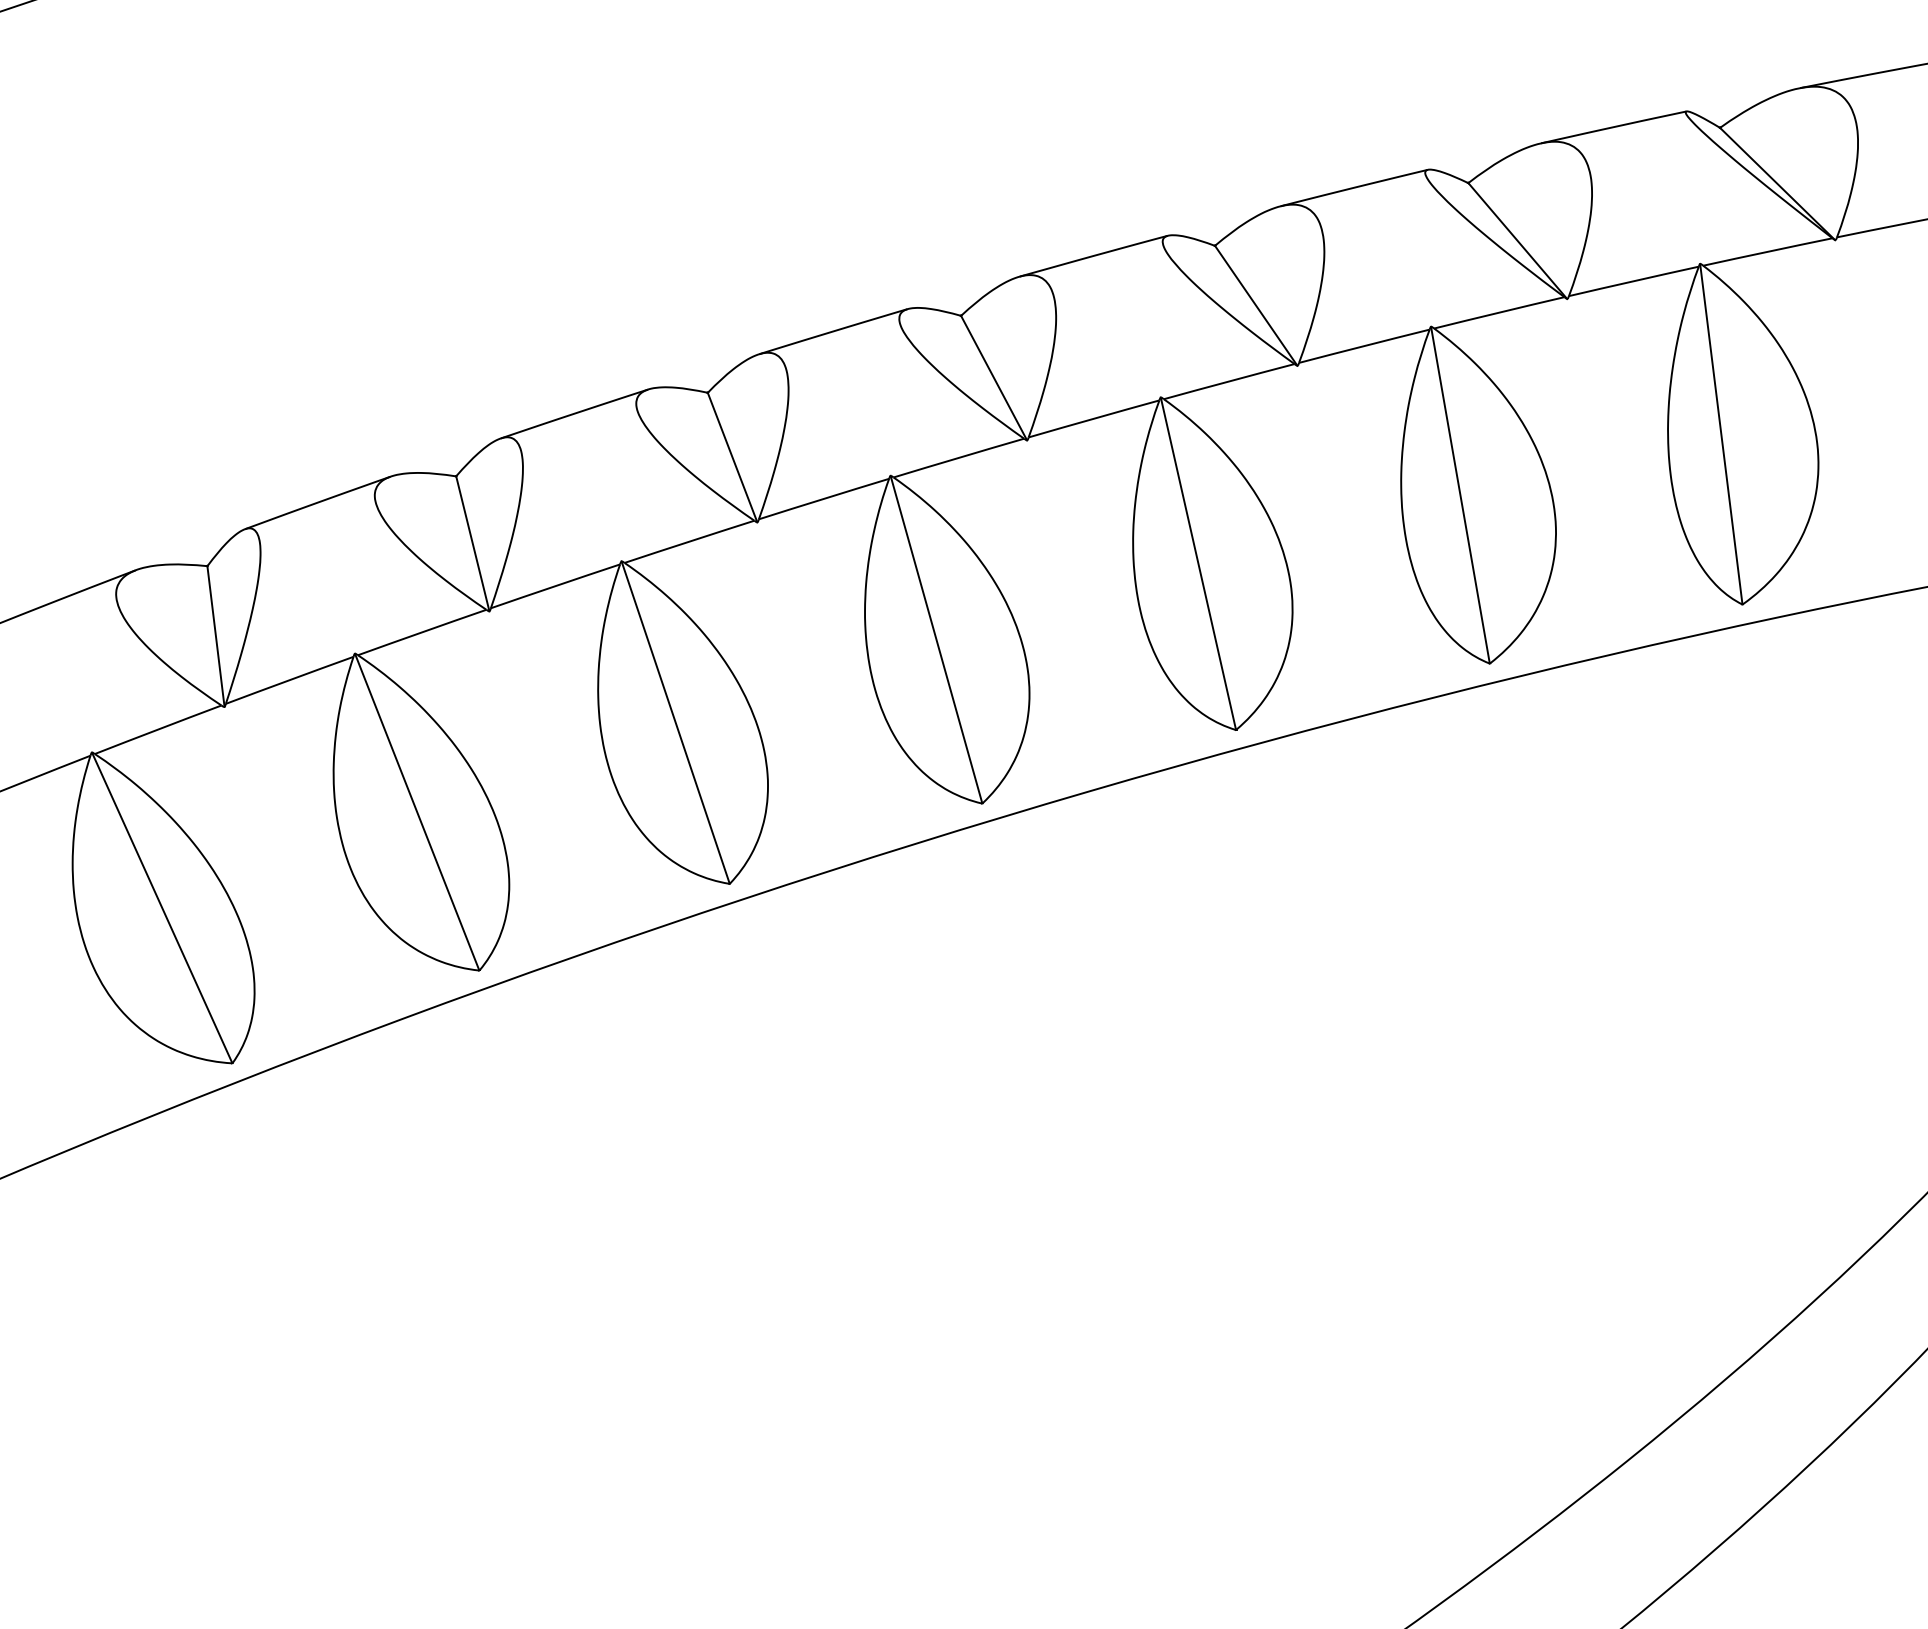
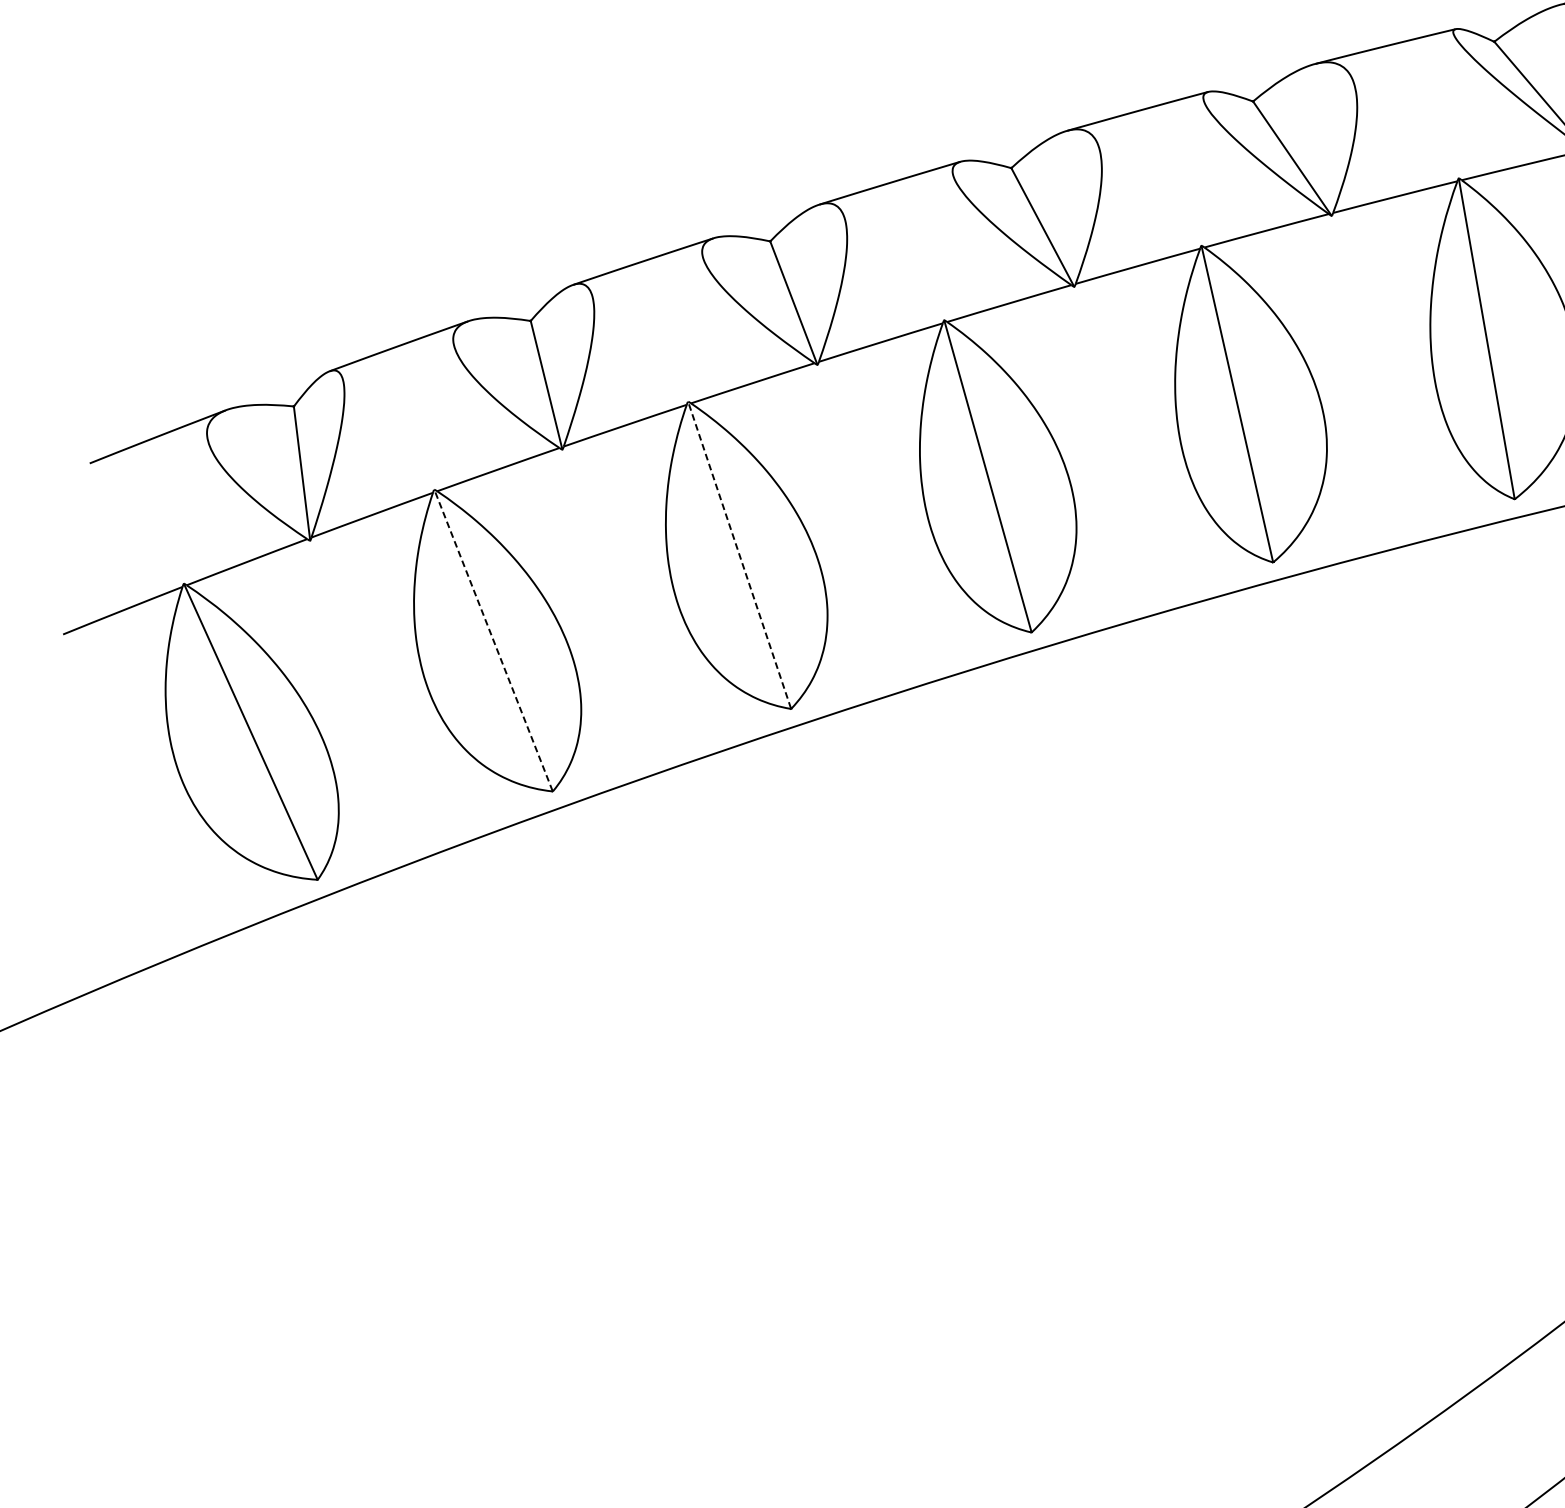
line: (675, 722) -> (739, 555), solid -> dashed
line: (417, 812) -> (493, 640), solid -> dashed

